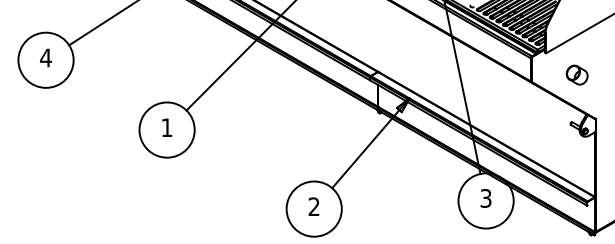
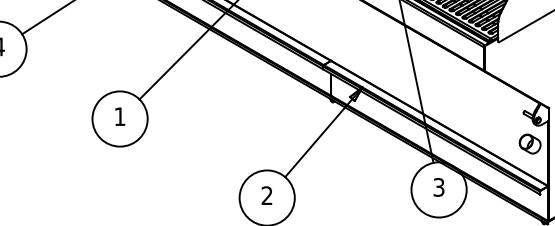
part: (576, 74) -> (529, 143), moved

